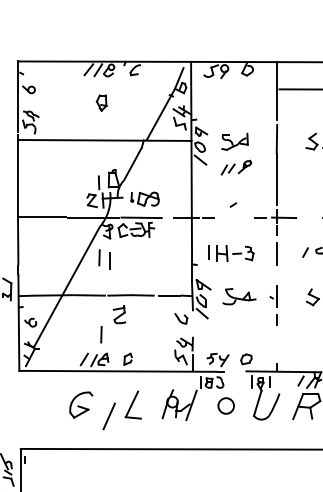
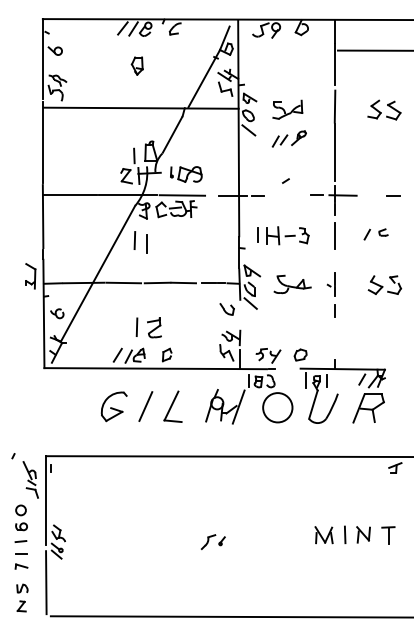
part: (119, 314) -> (154, 327), moved
circle: (225, 405) -> (277, 407), size x1.67
line: (108, 416) -> (145, 406), moved

